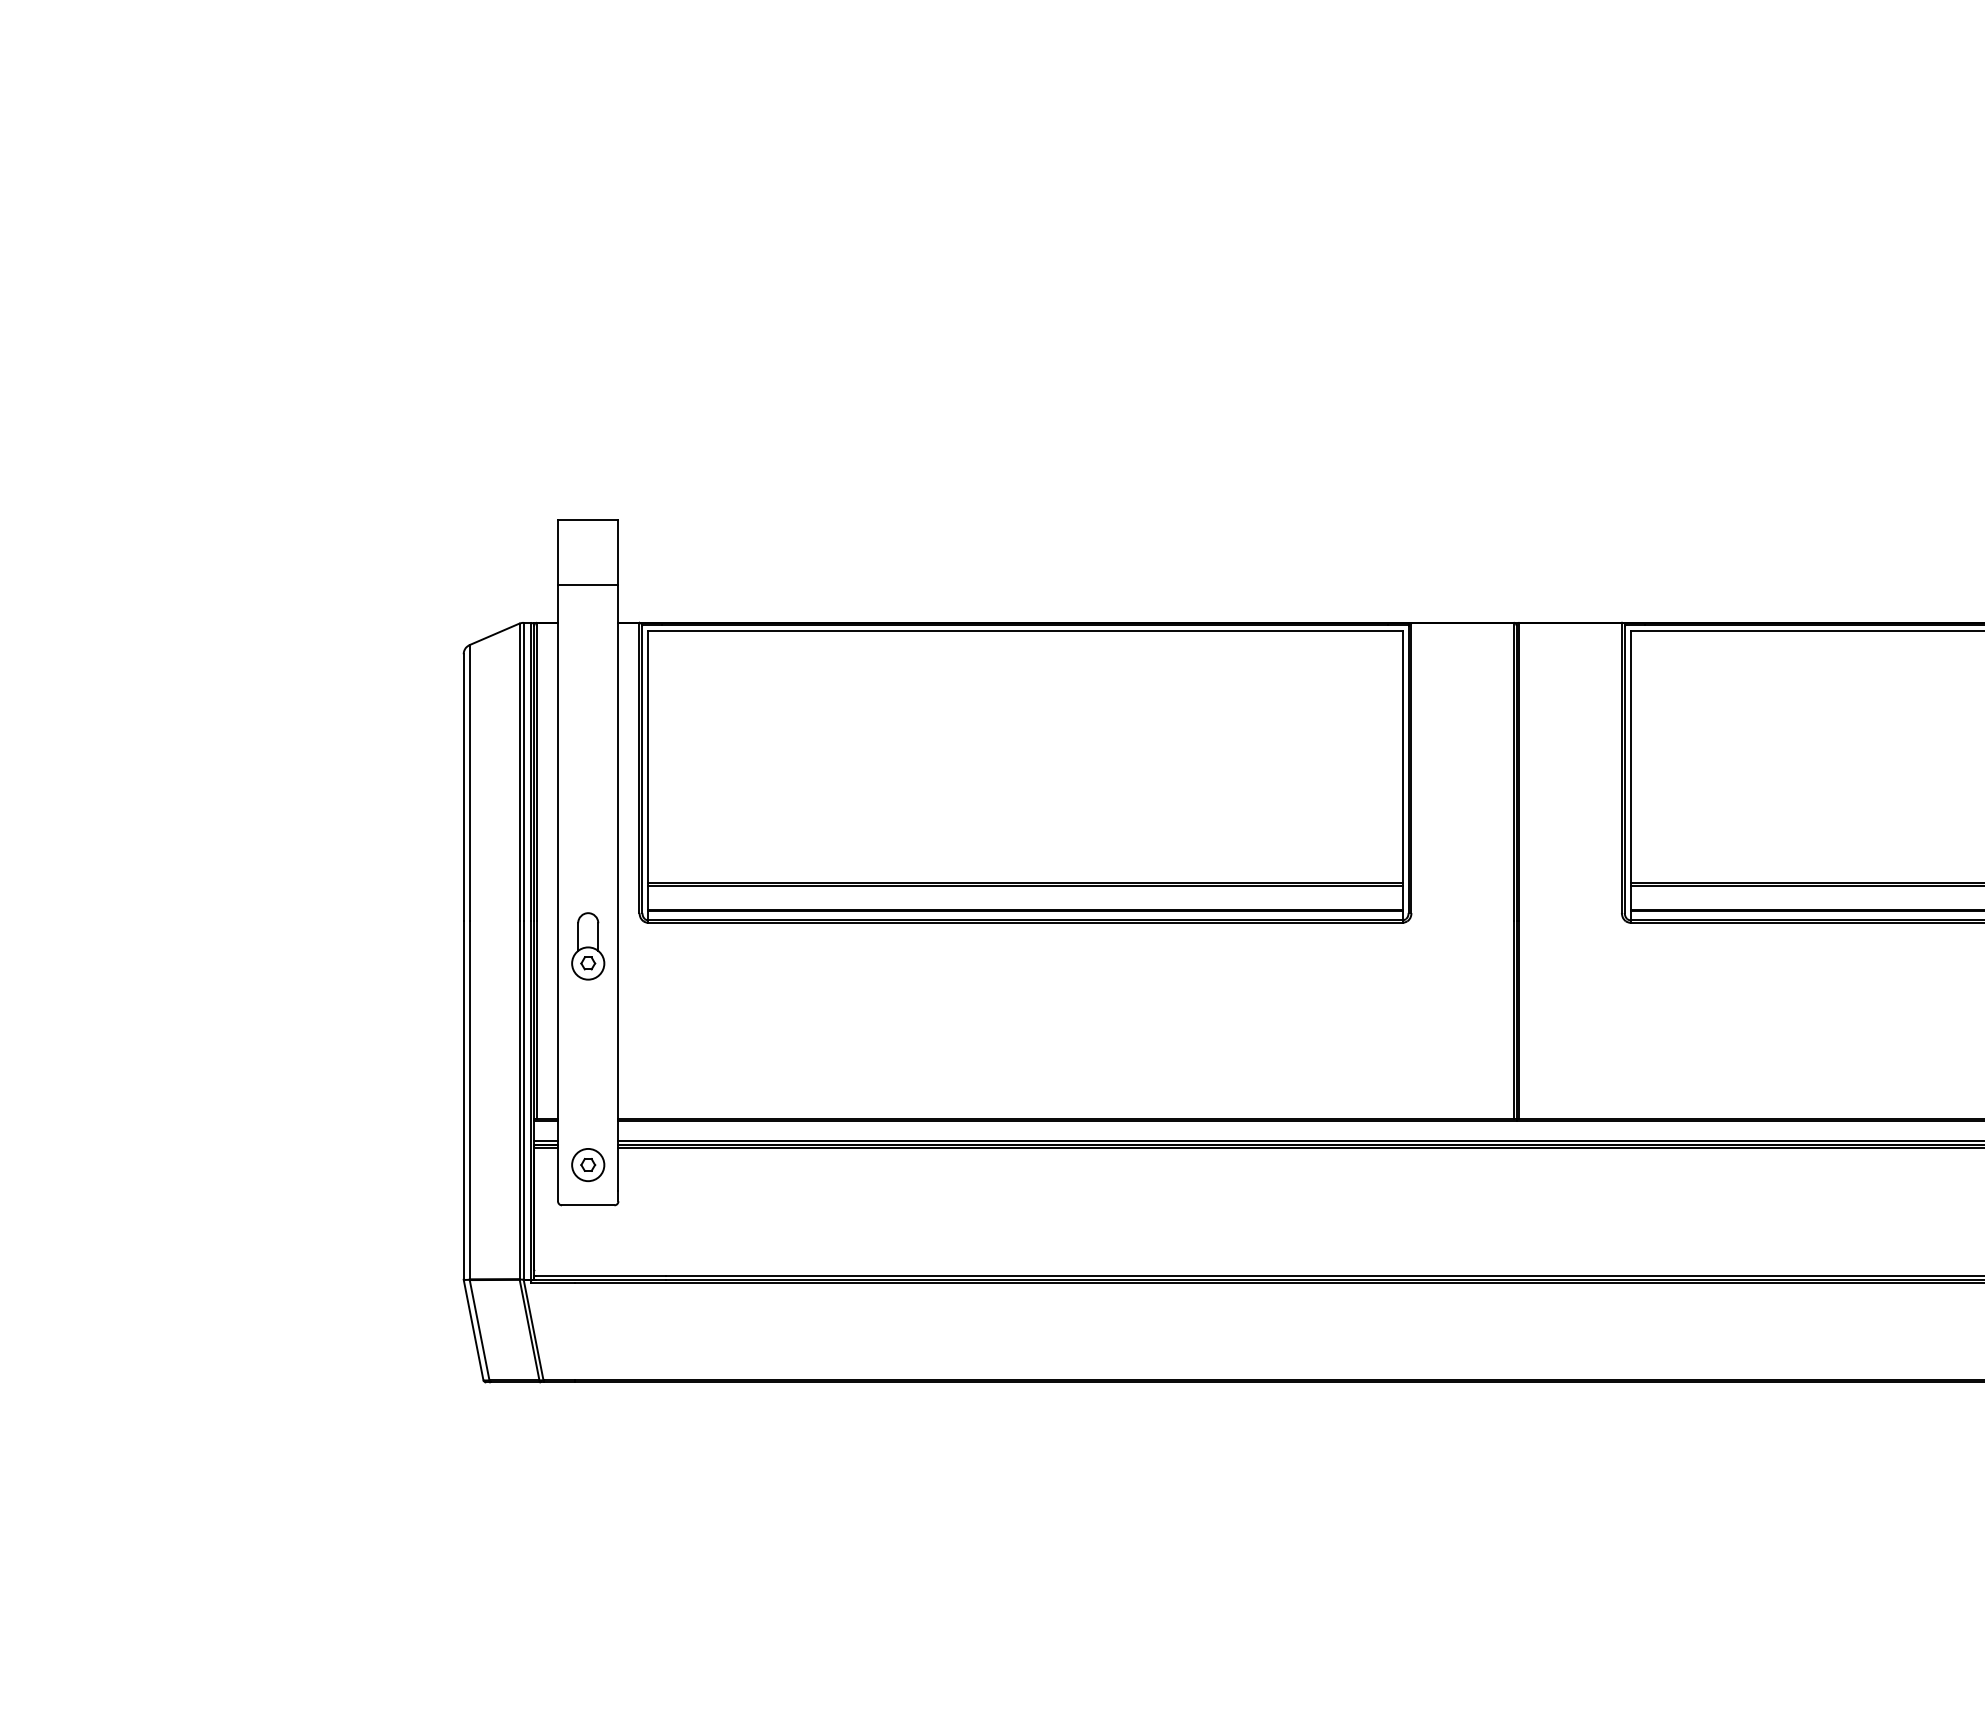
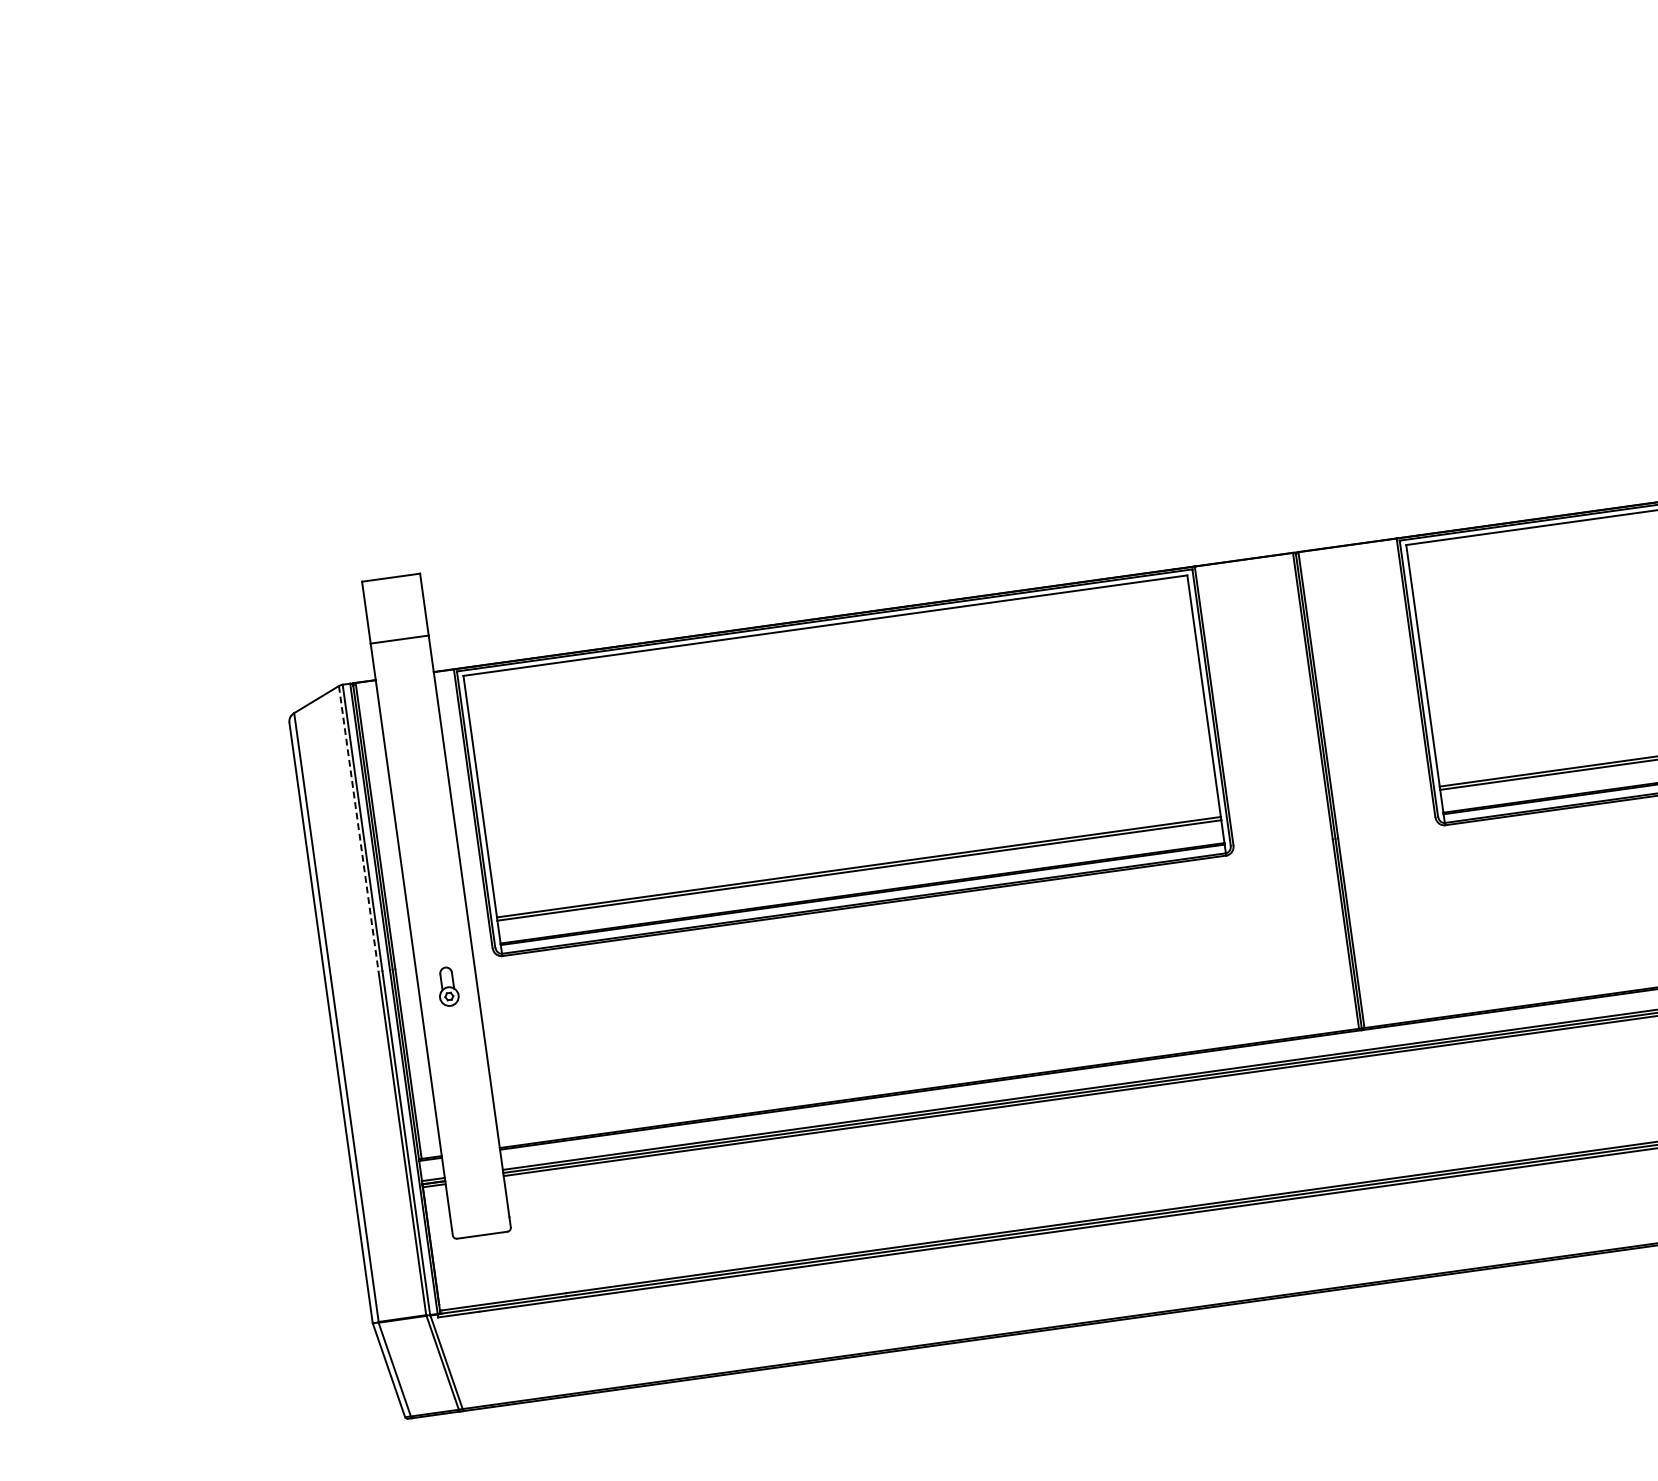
line: (519, 772) -> (358, 828), solid -> dashed
part: (588, 946) -> (448, 986), size x0.6
part: (588, 1165) -> (477, 1196), removed

